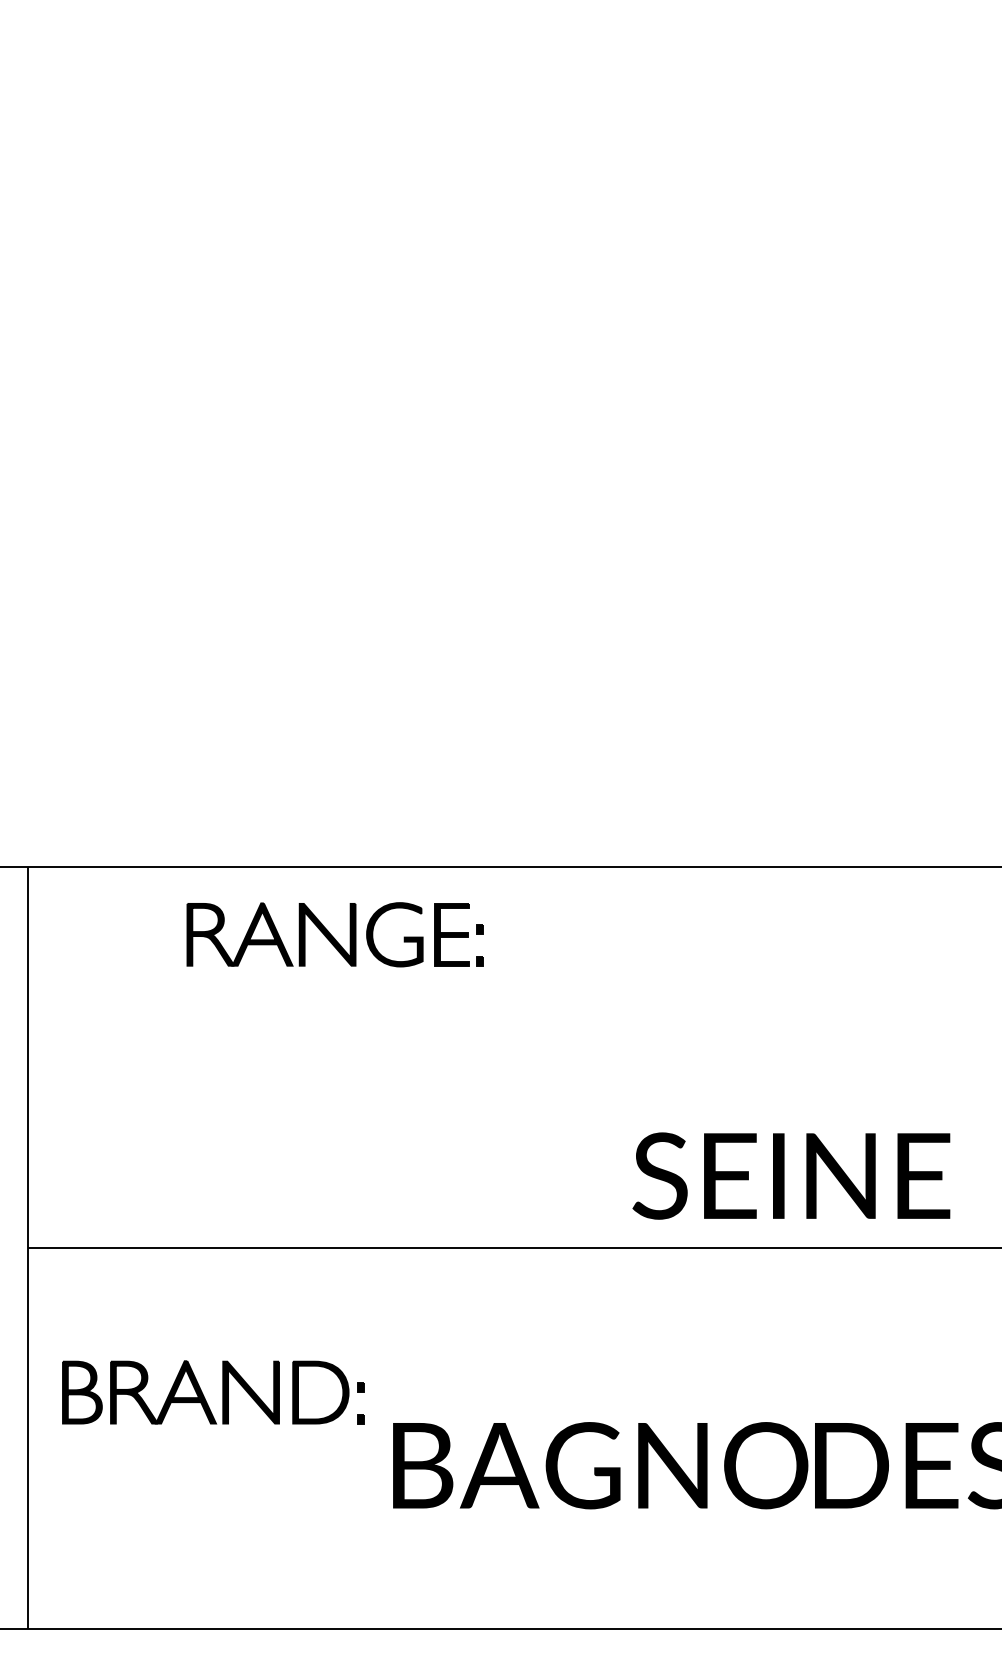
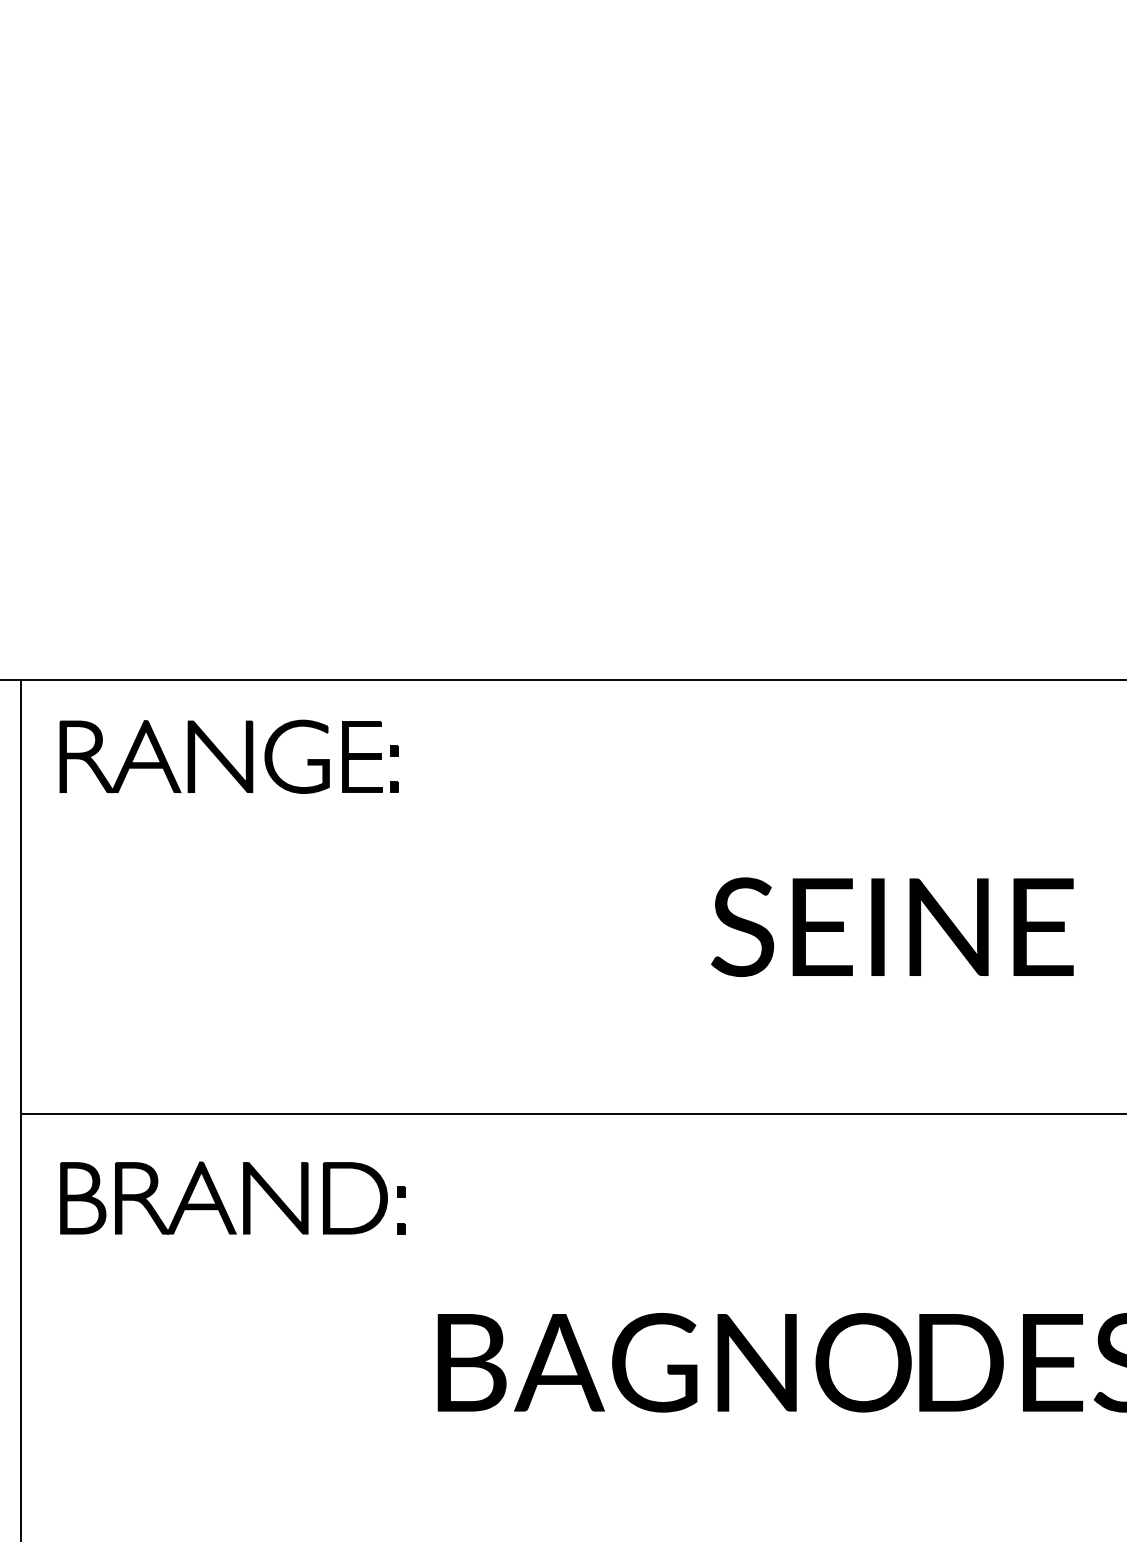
part: (334, 934) -> (228, 756), moved
text: (791, 1175) -> (892, 926), moved
part: (222, 1392) -> (243, 1198), moved

